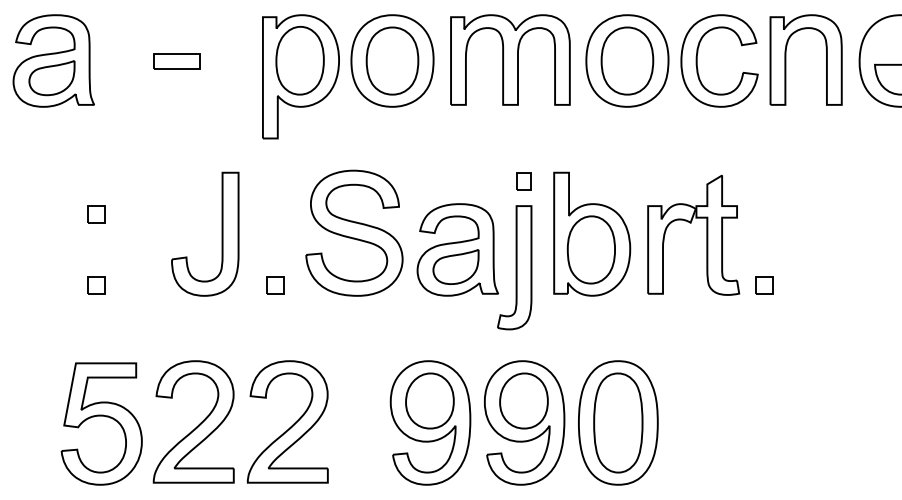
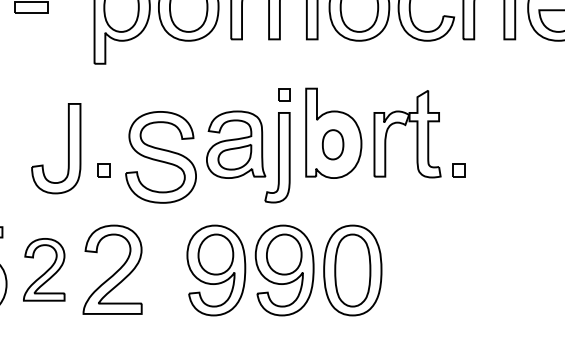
part: (354, 232) -> (161, 156), moved
part: (221, 233) -> (68, 148), moved
part: (590, 249) -> (332, 144), size x0.6
part: (193, 421) -> (44, 269), size x0.7

